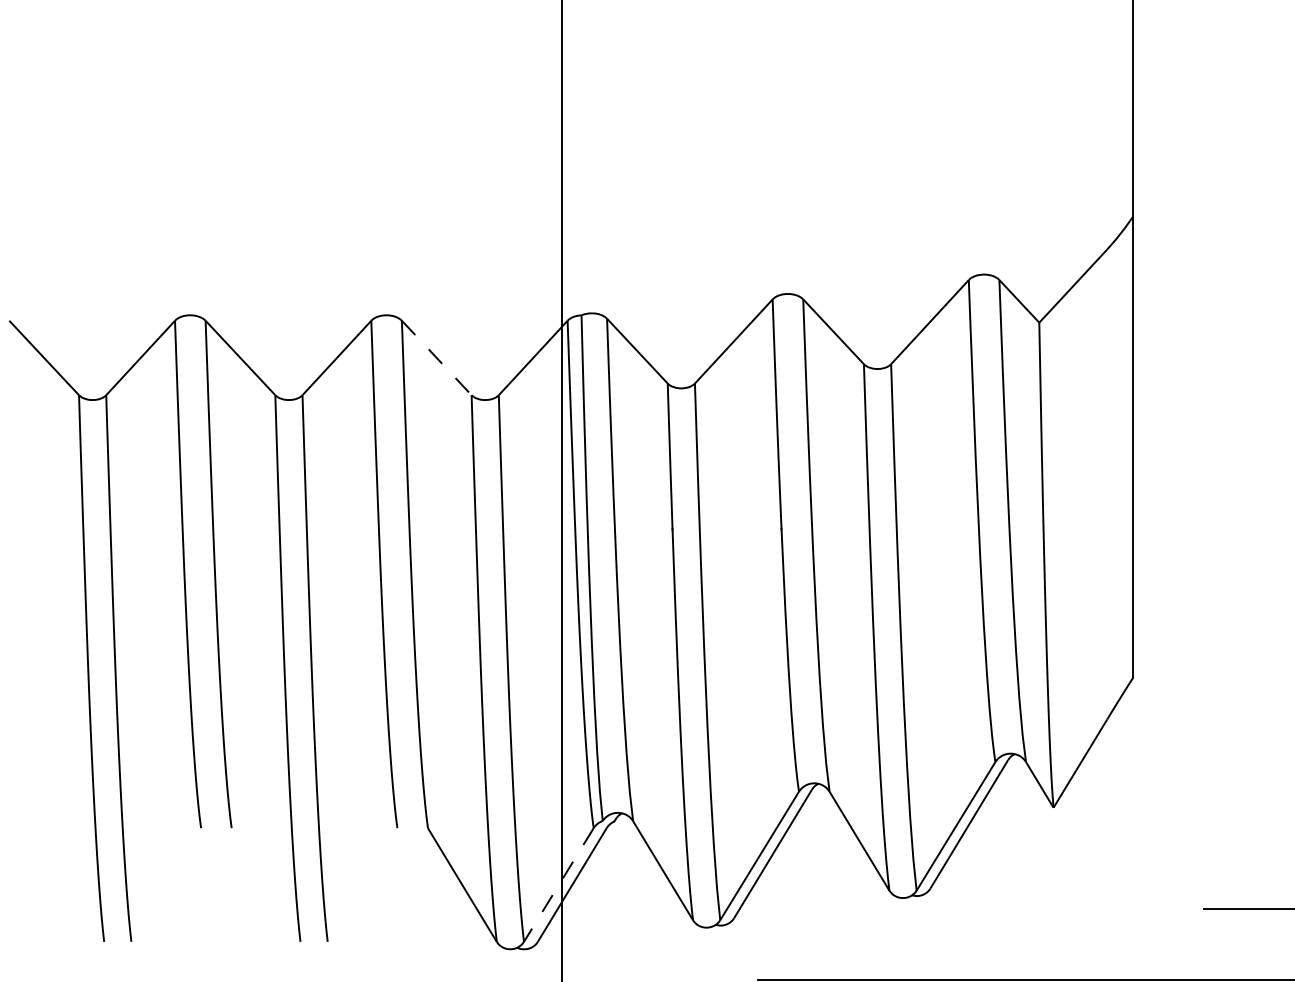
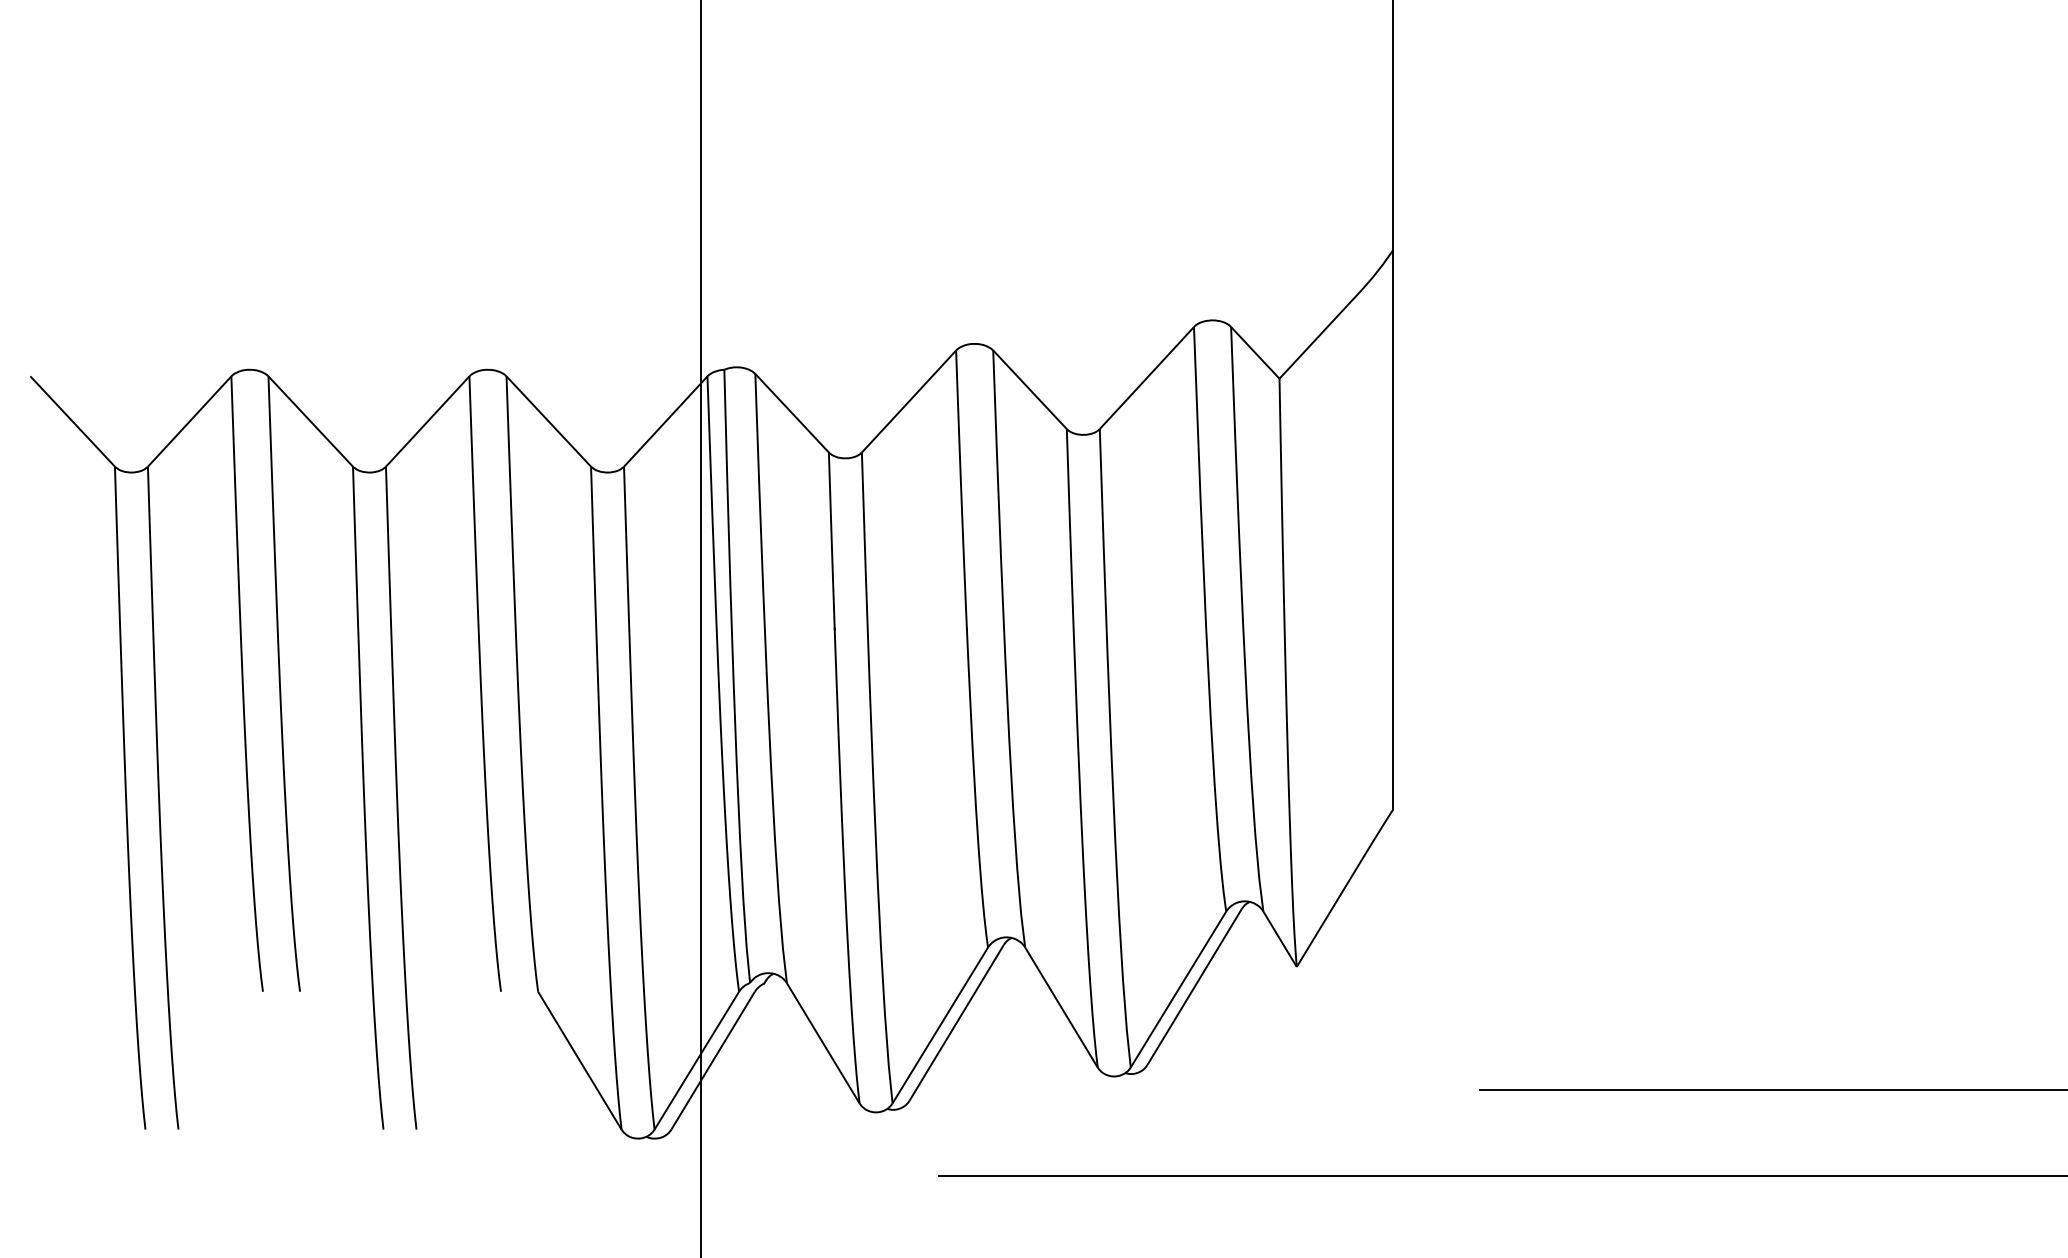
line: (437, 357) -> (549, 421), dashed -> solid
line: (558, 885) -> (696, 1061), dashed -> solid

